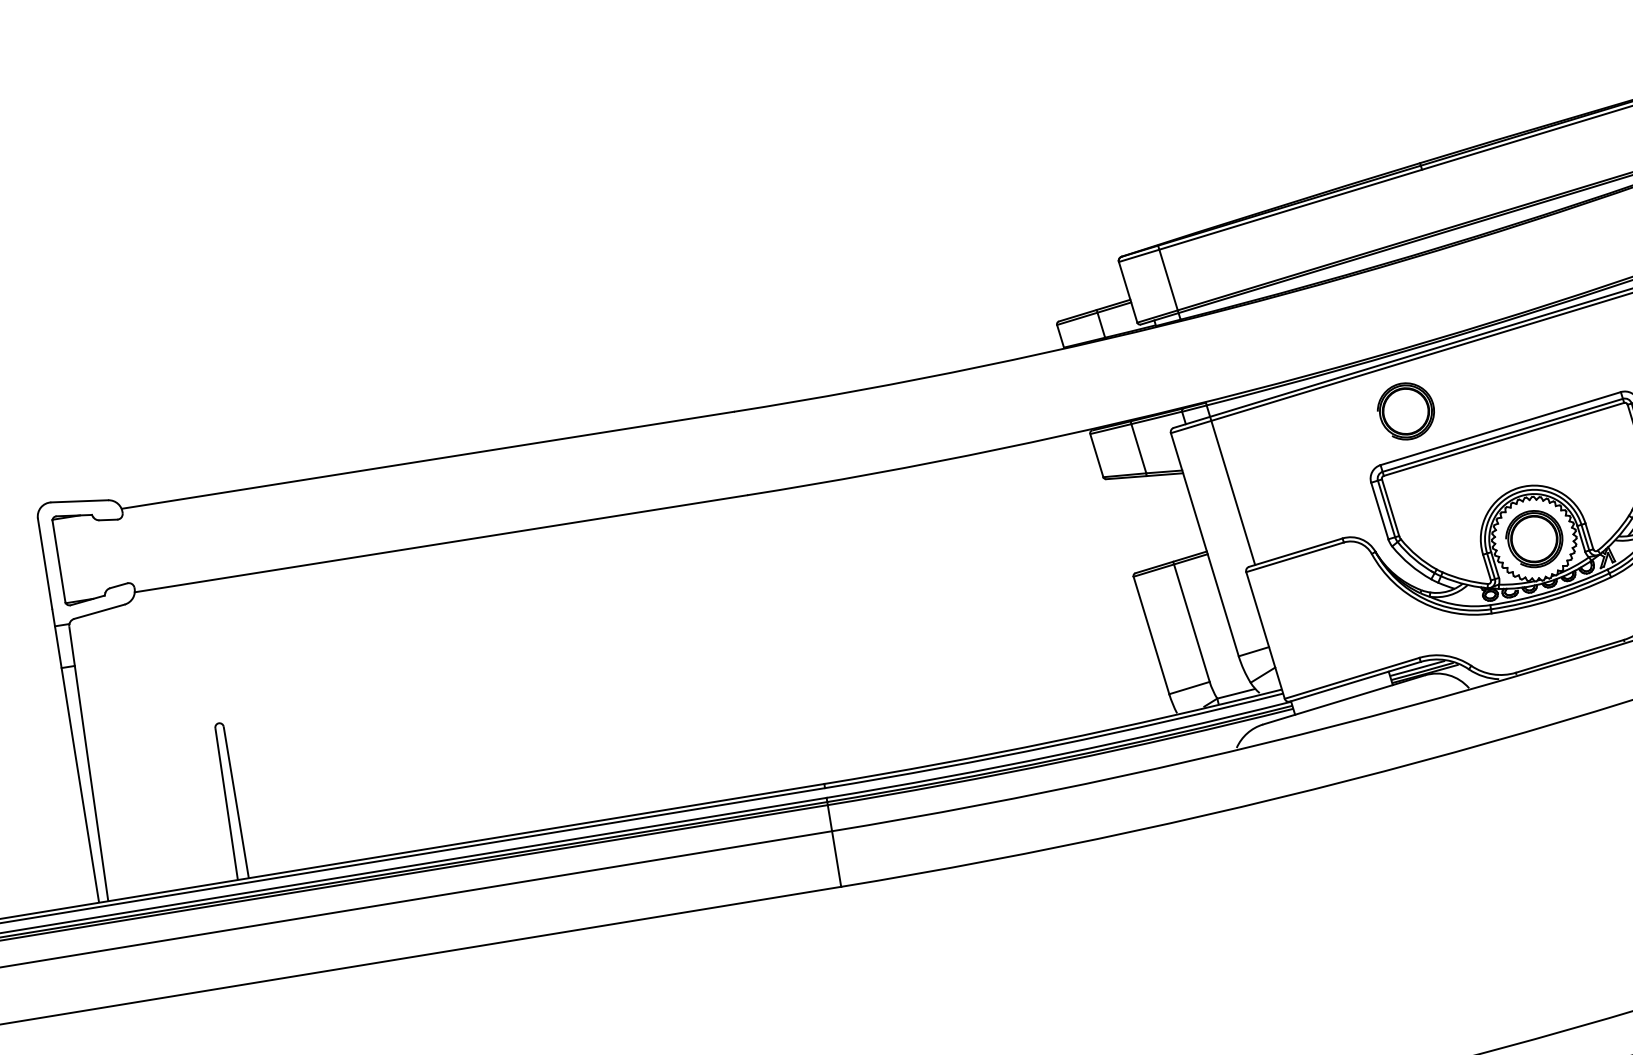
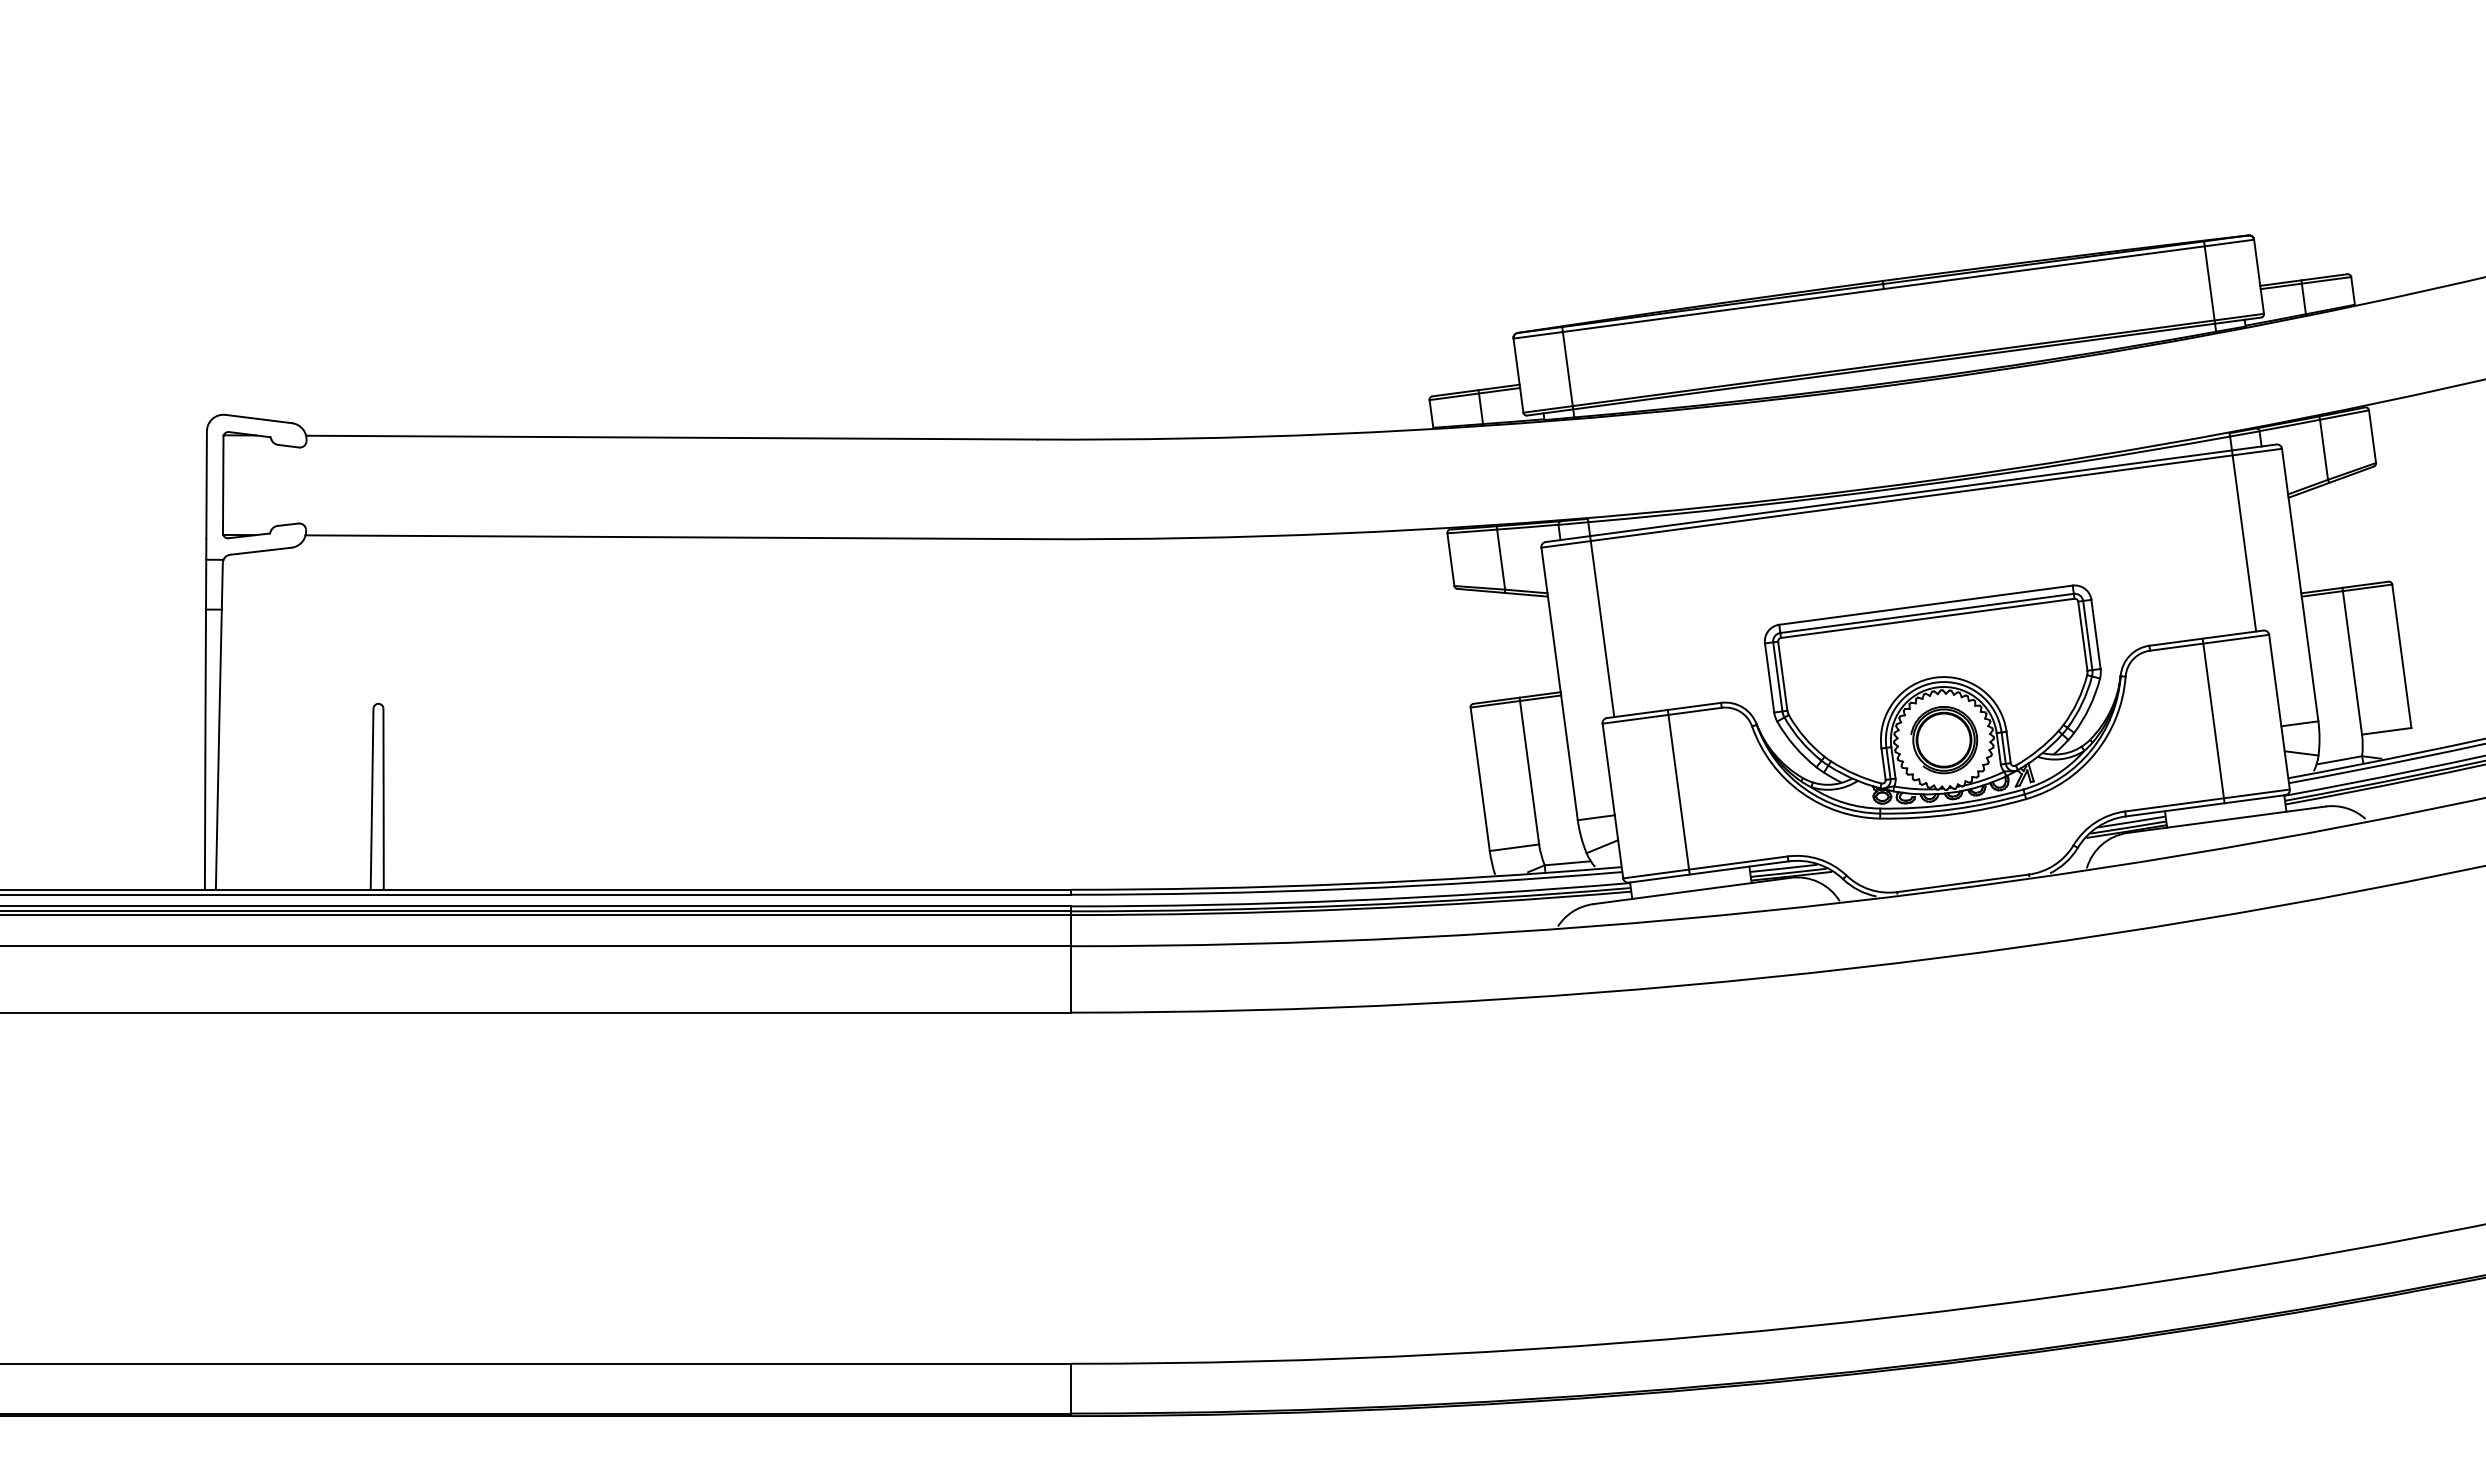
part: (1406, 411) -> (1819, 567), removed
line: (1319, 618) -> (1678, 791), added

